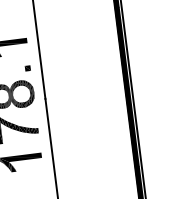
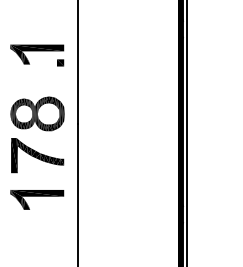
part: (27, 68) -> (60, 62), moved

